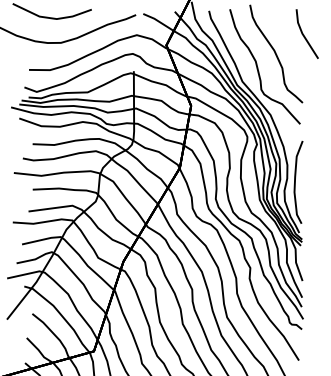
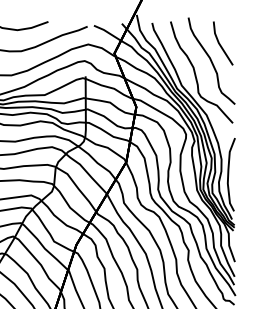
line: (304, 34) -> (220, 43), moved

